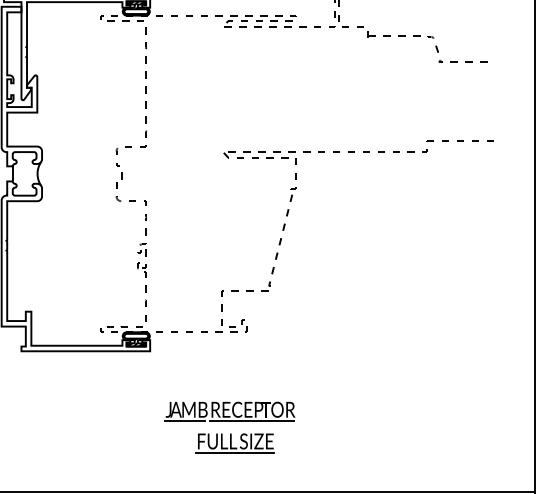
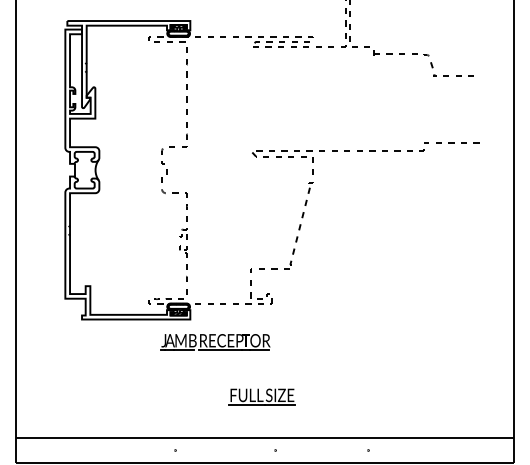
part: (229, 411) -> (215, 342), moved

